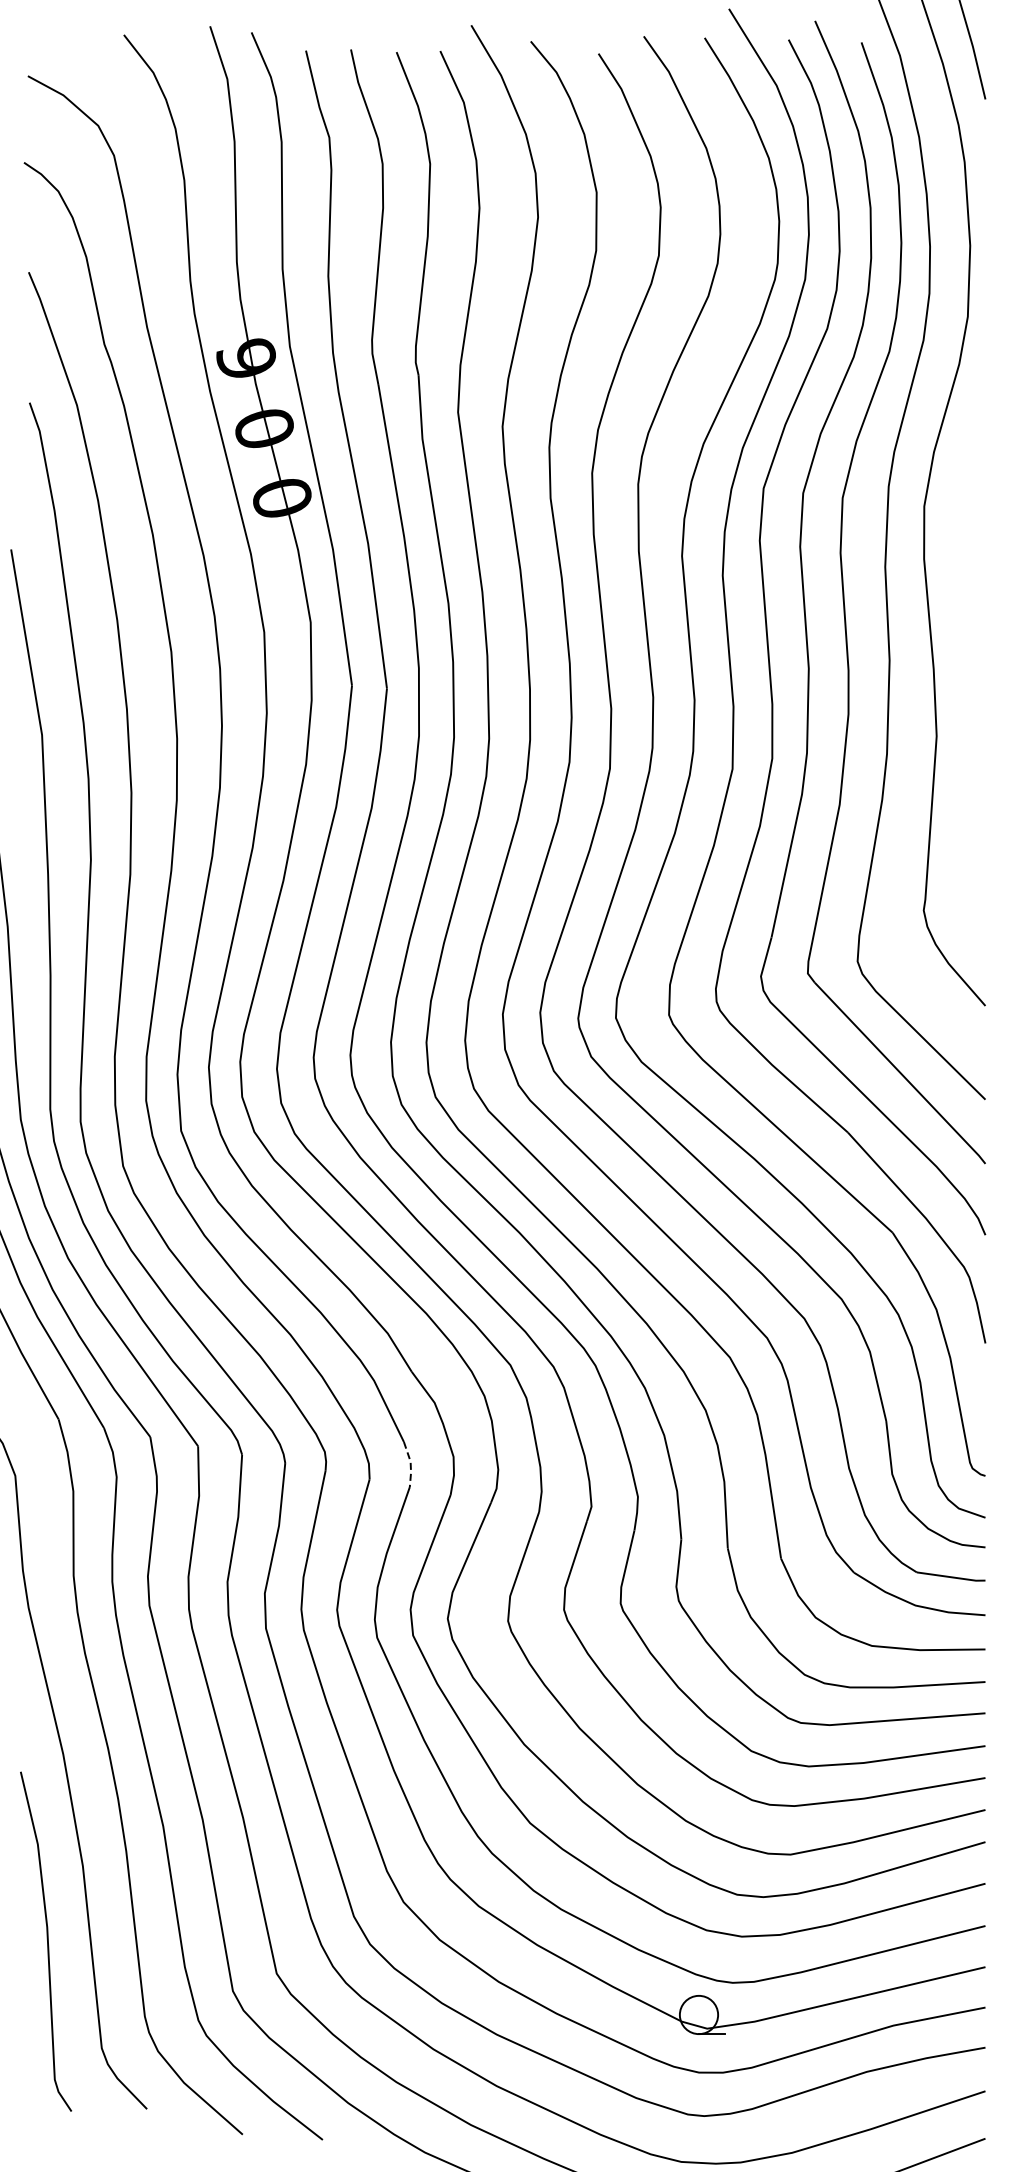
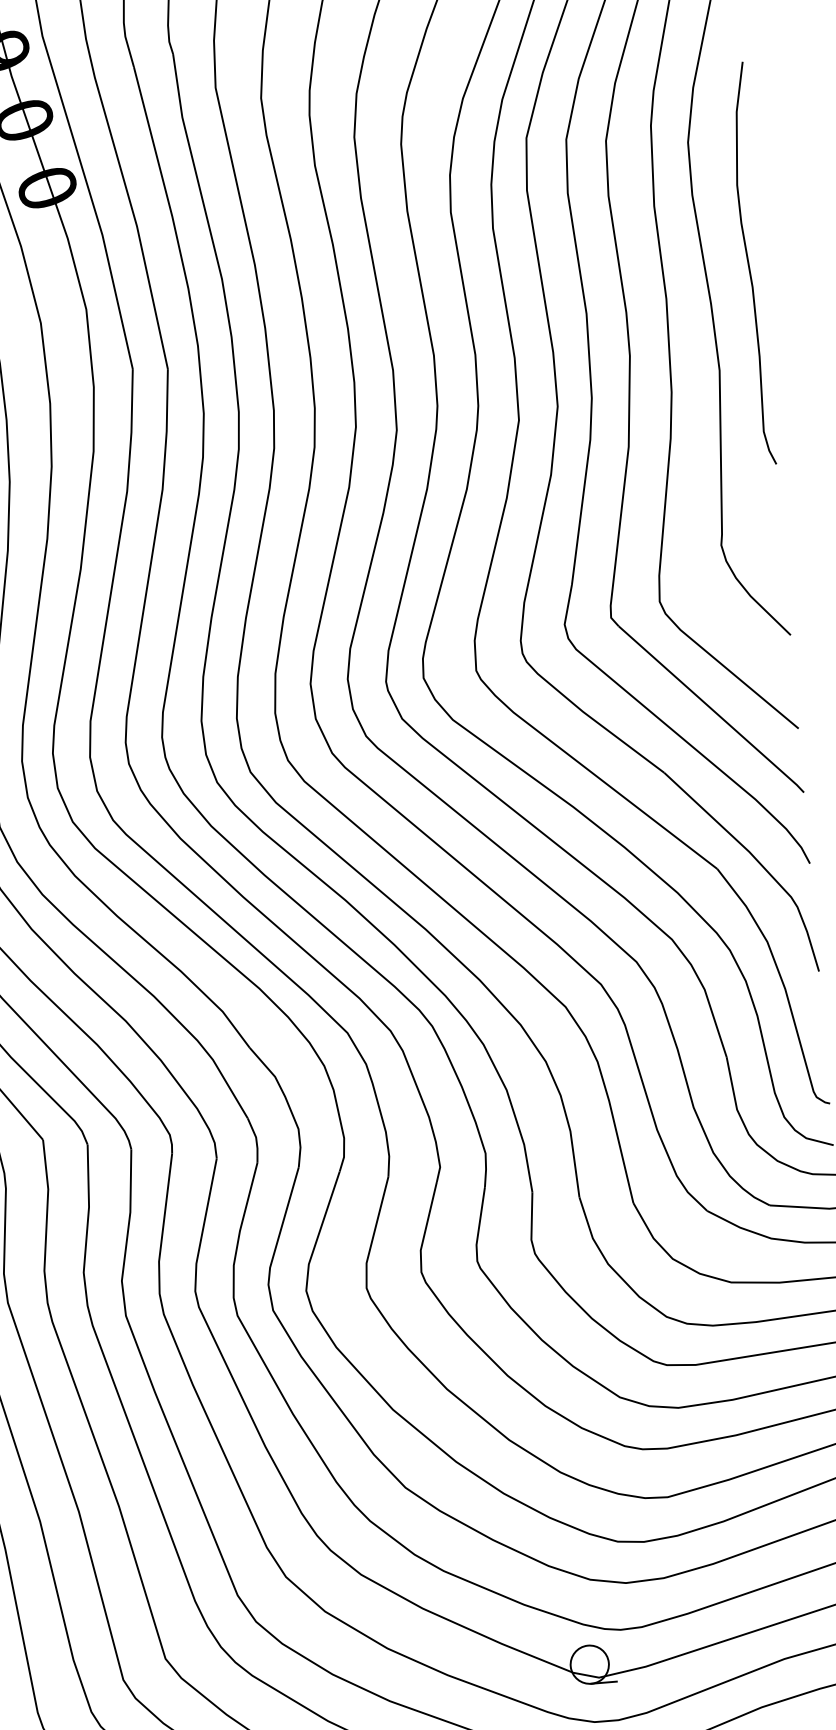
curve: (975, 632) -> (749, 263), added
line: (410, 1464) -> (256, 1140), dashed -> solid

